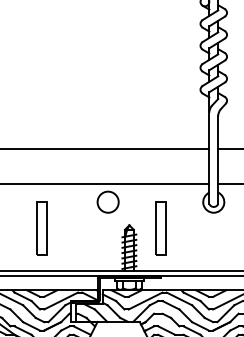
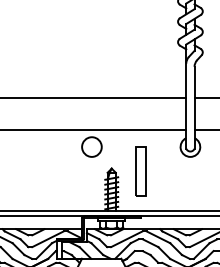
part: (41, 228) -> (29, 171), removed

